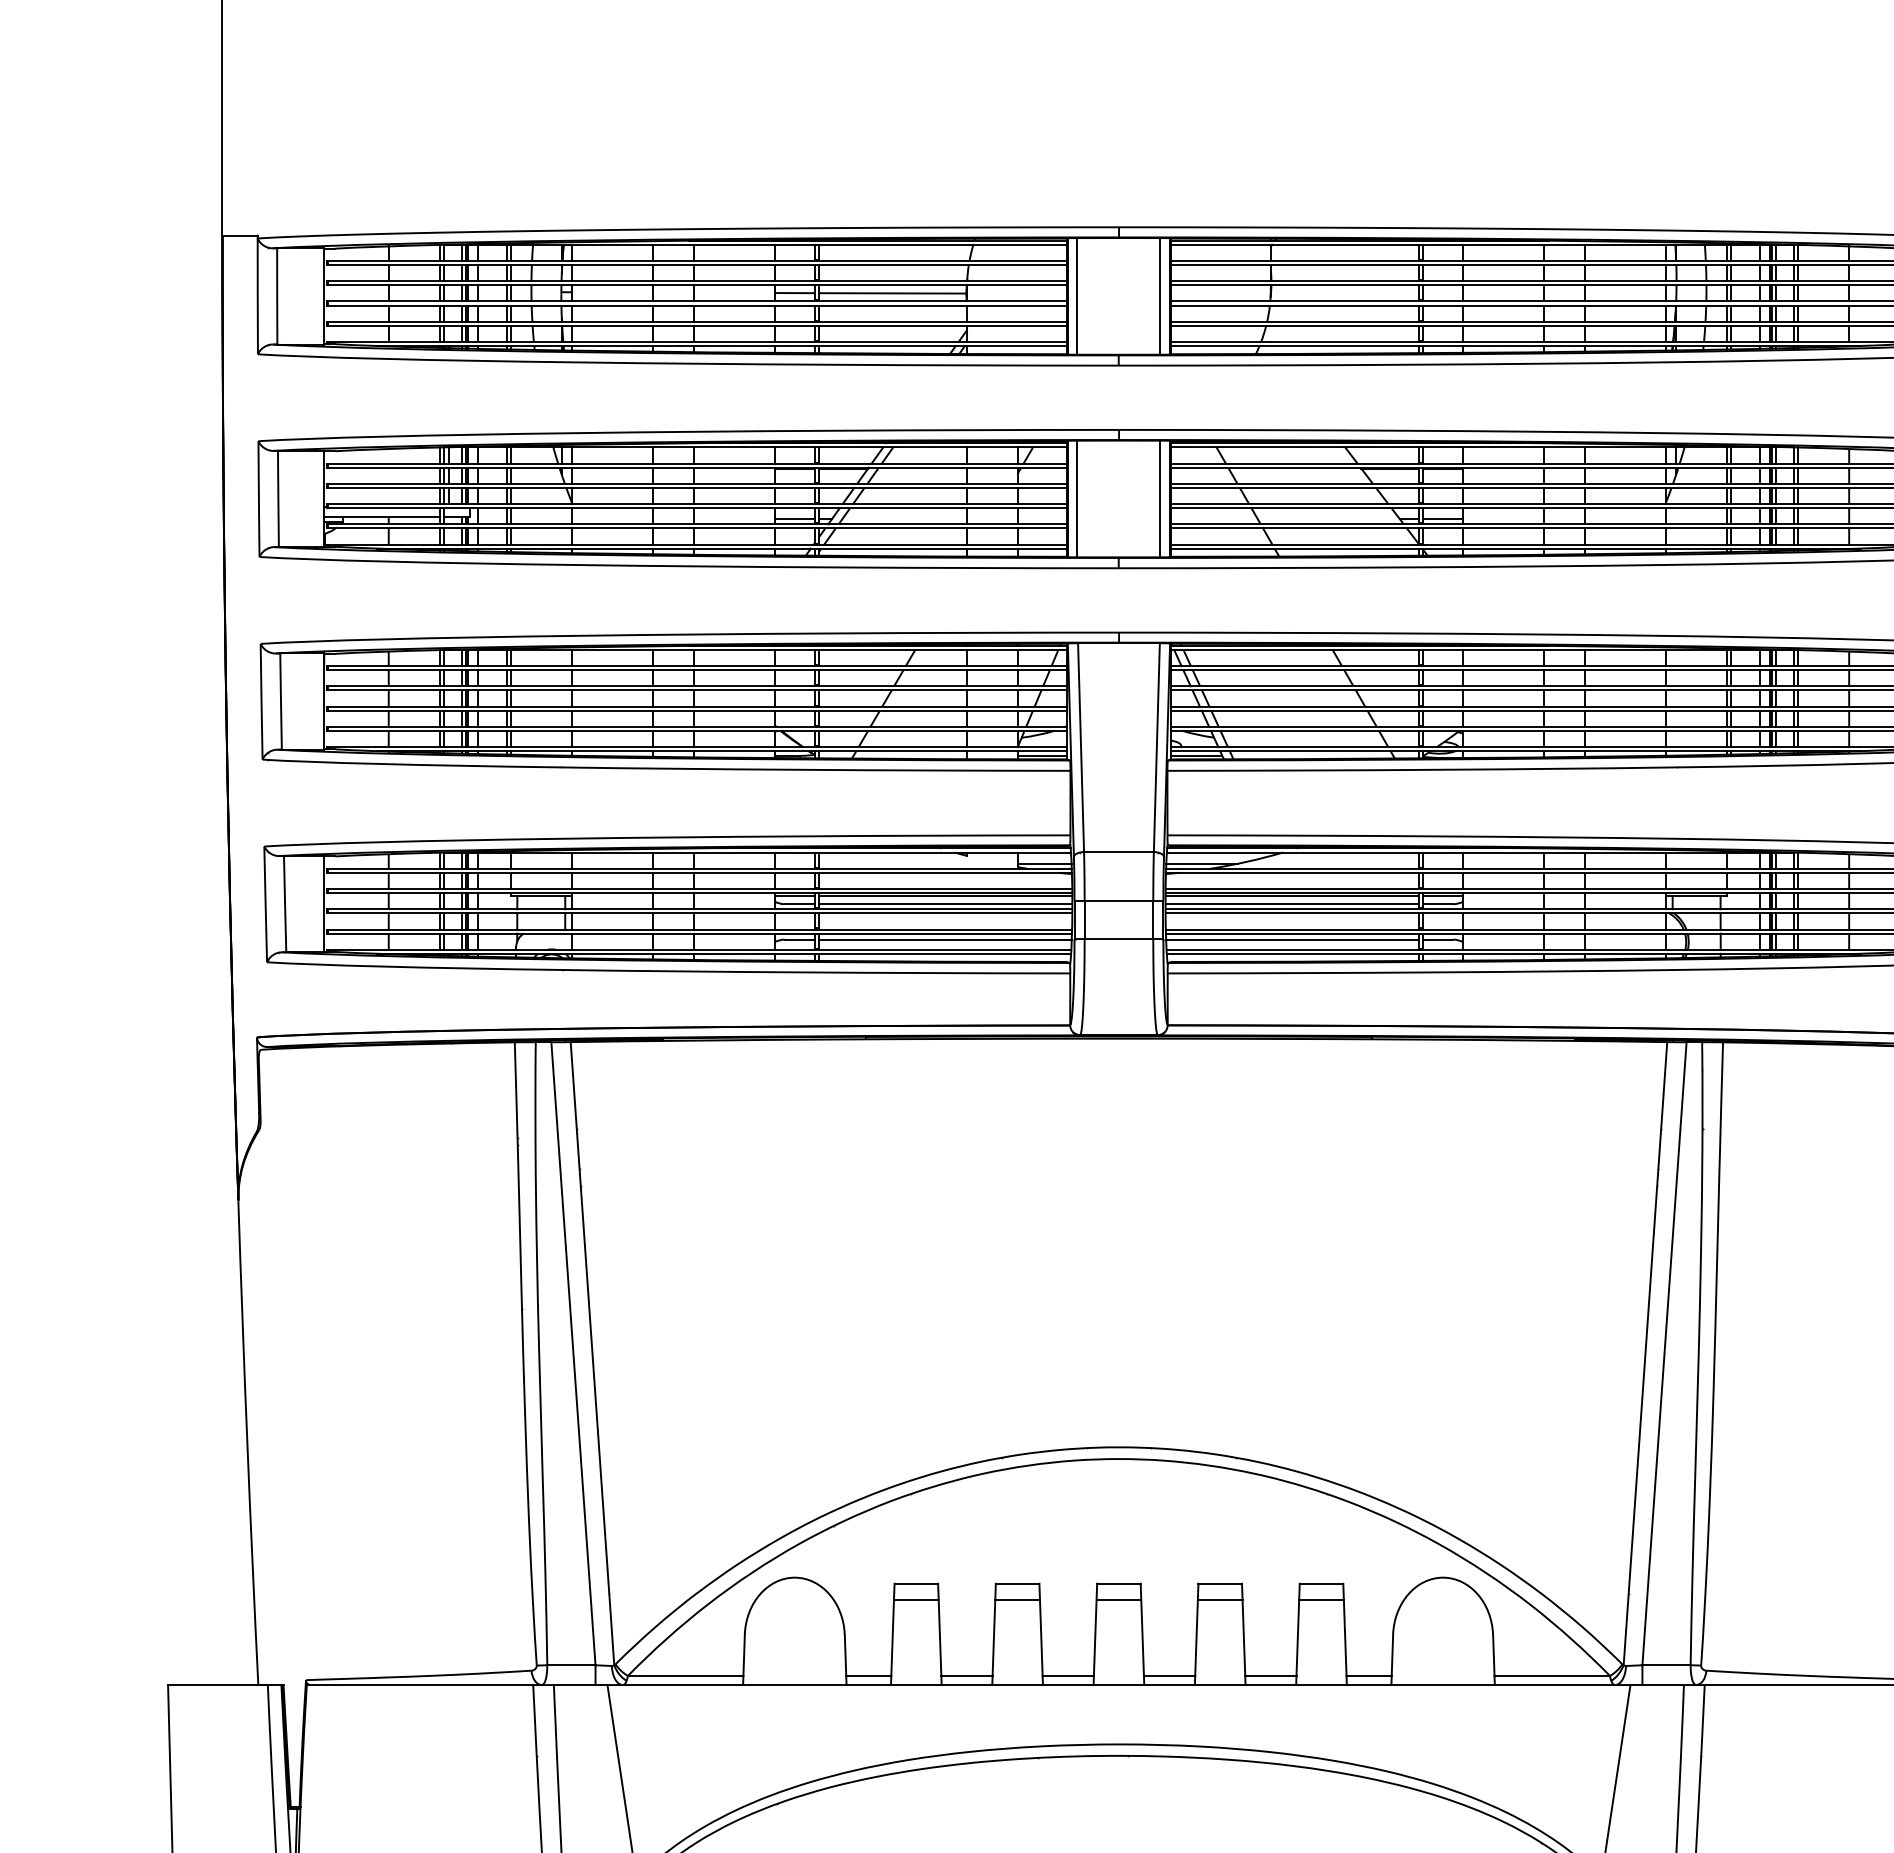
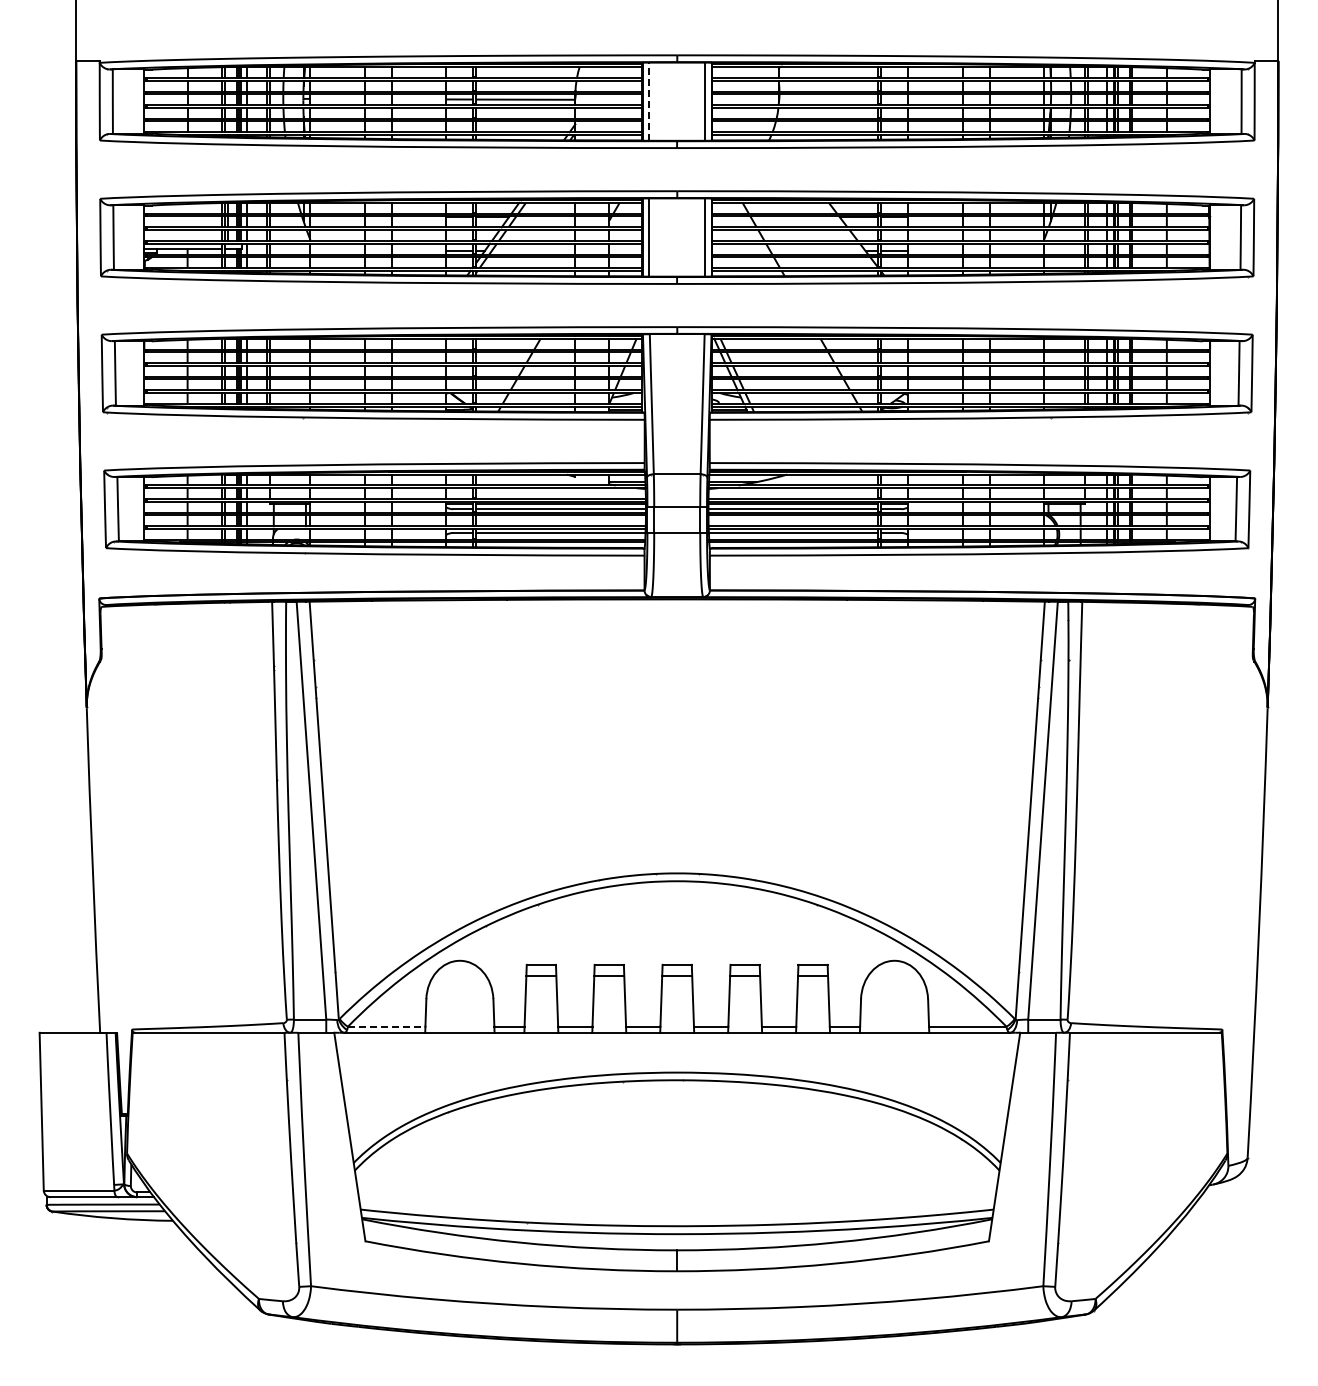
line: (1077, 296) -> (649, 101), solid -> dashed
line: (685, 1675) -> (386, 1026), solid -> dashed

